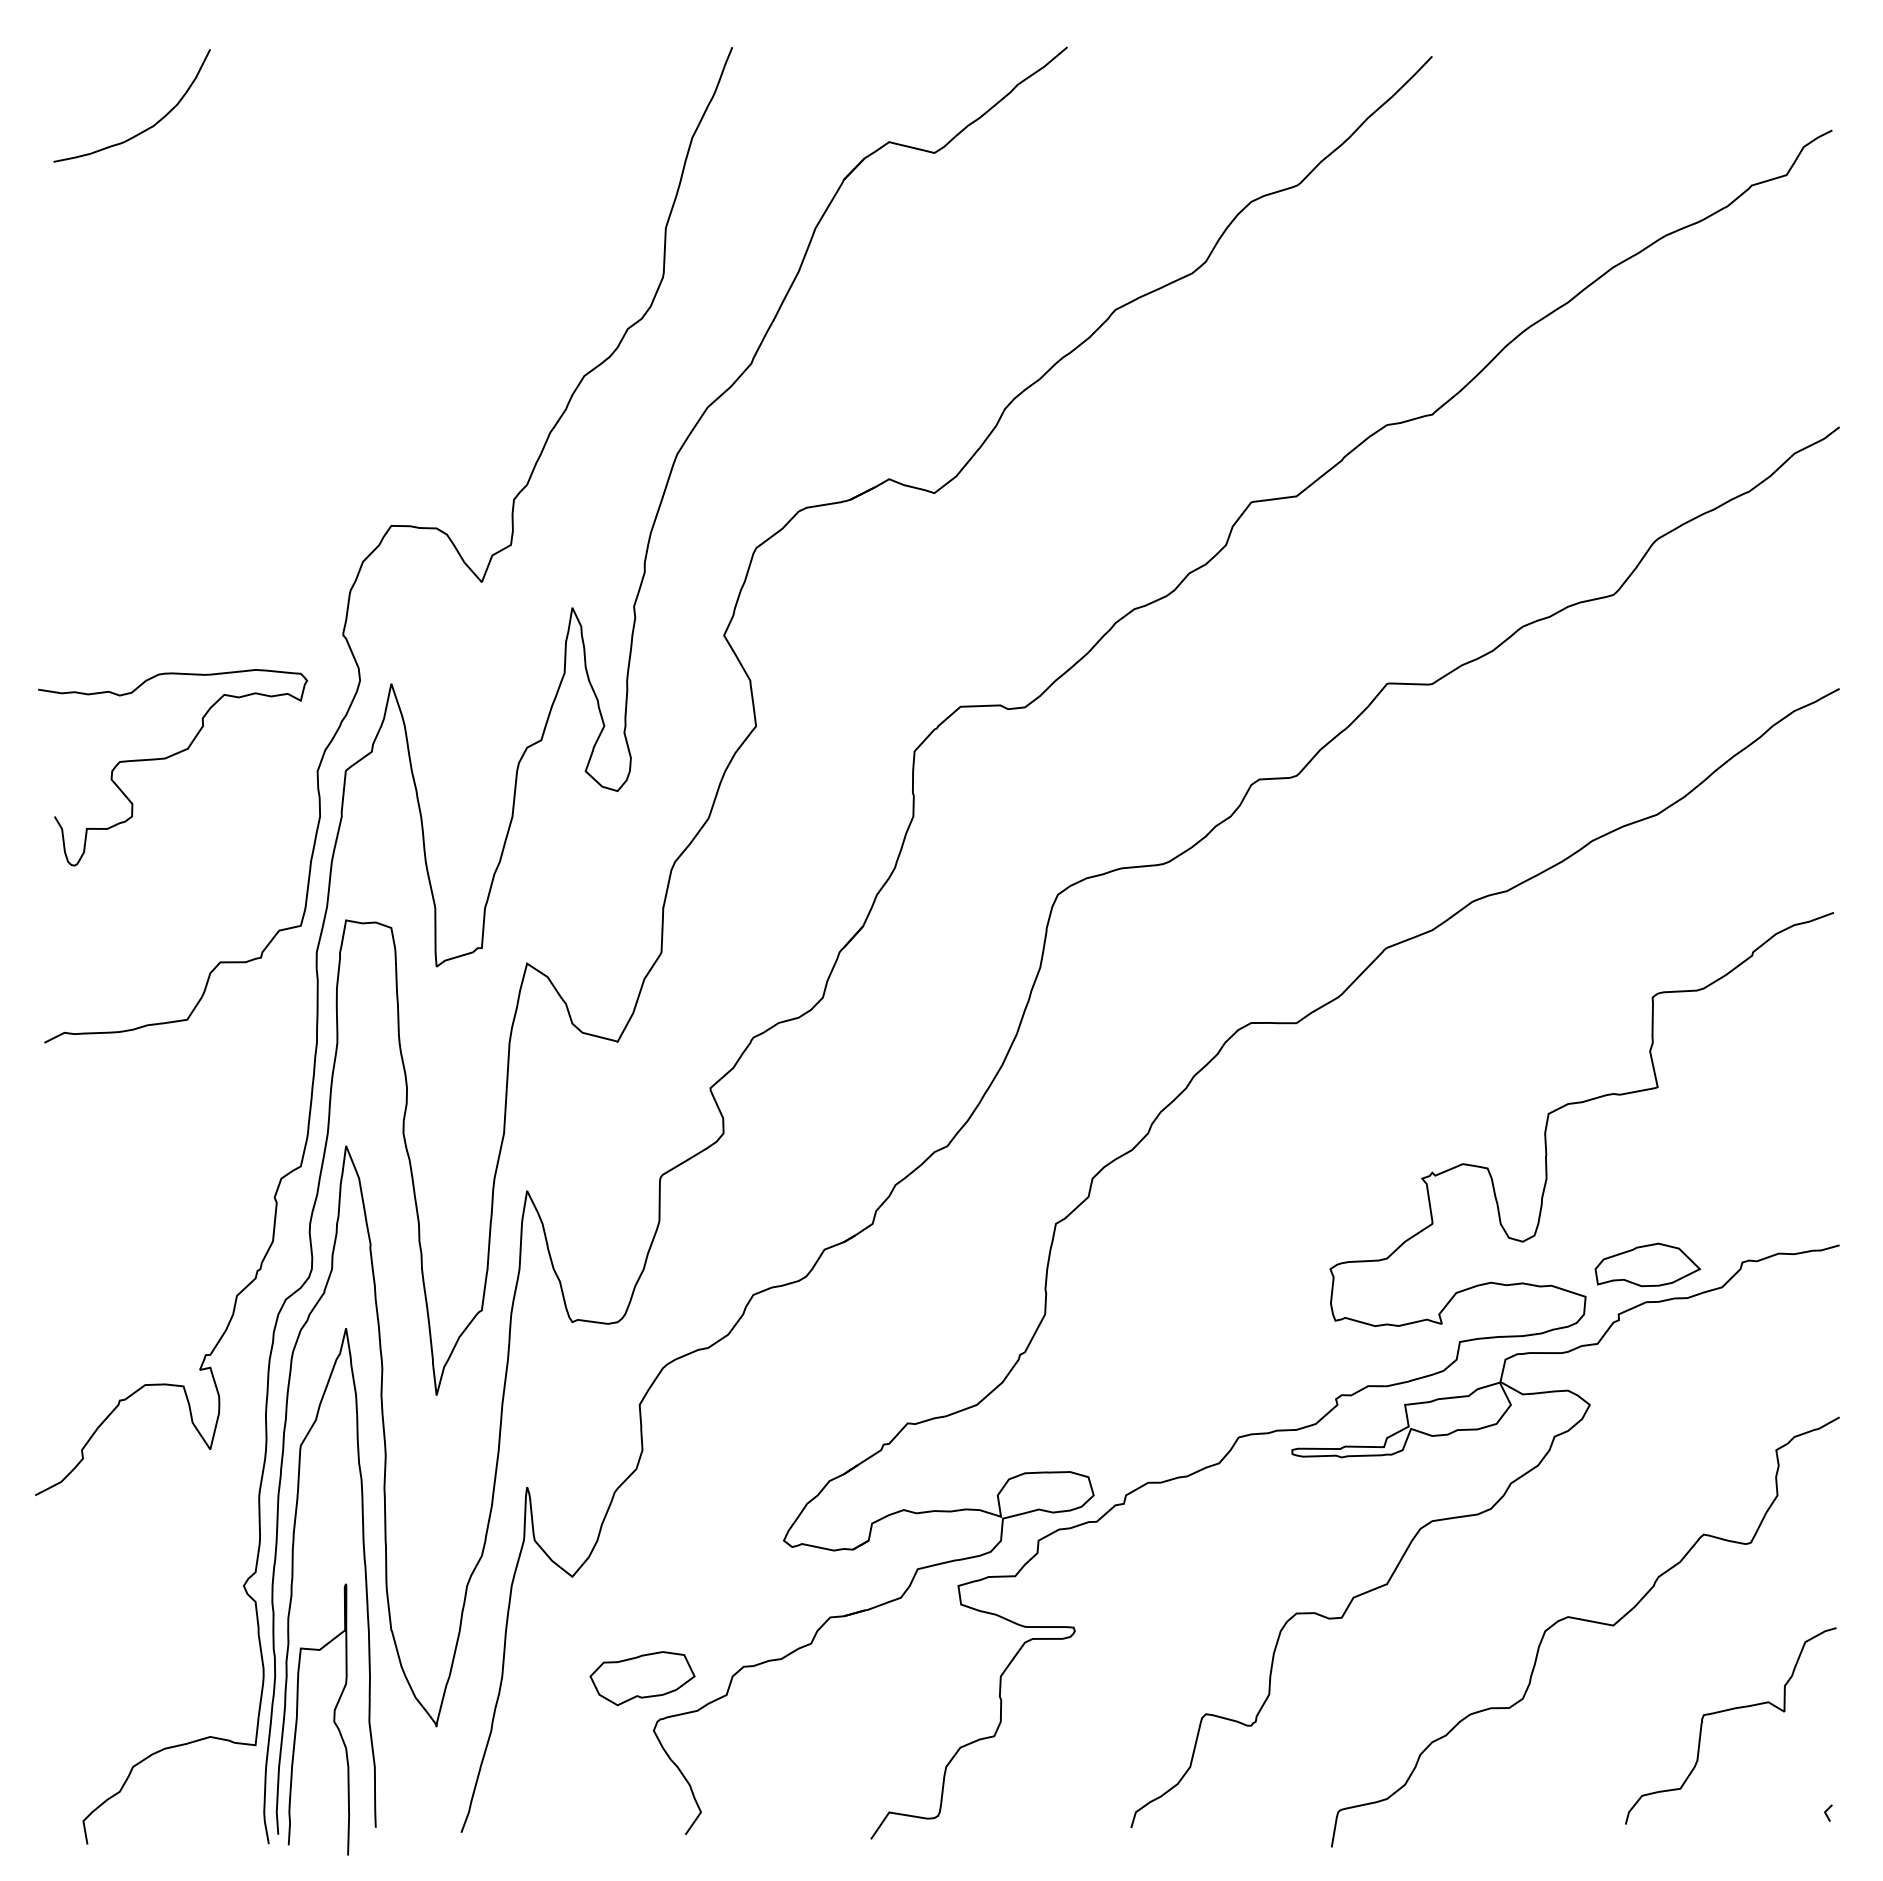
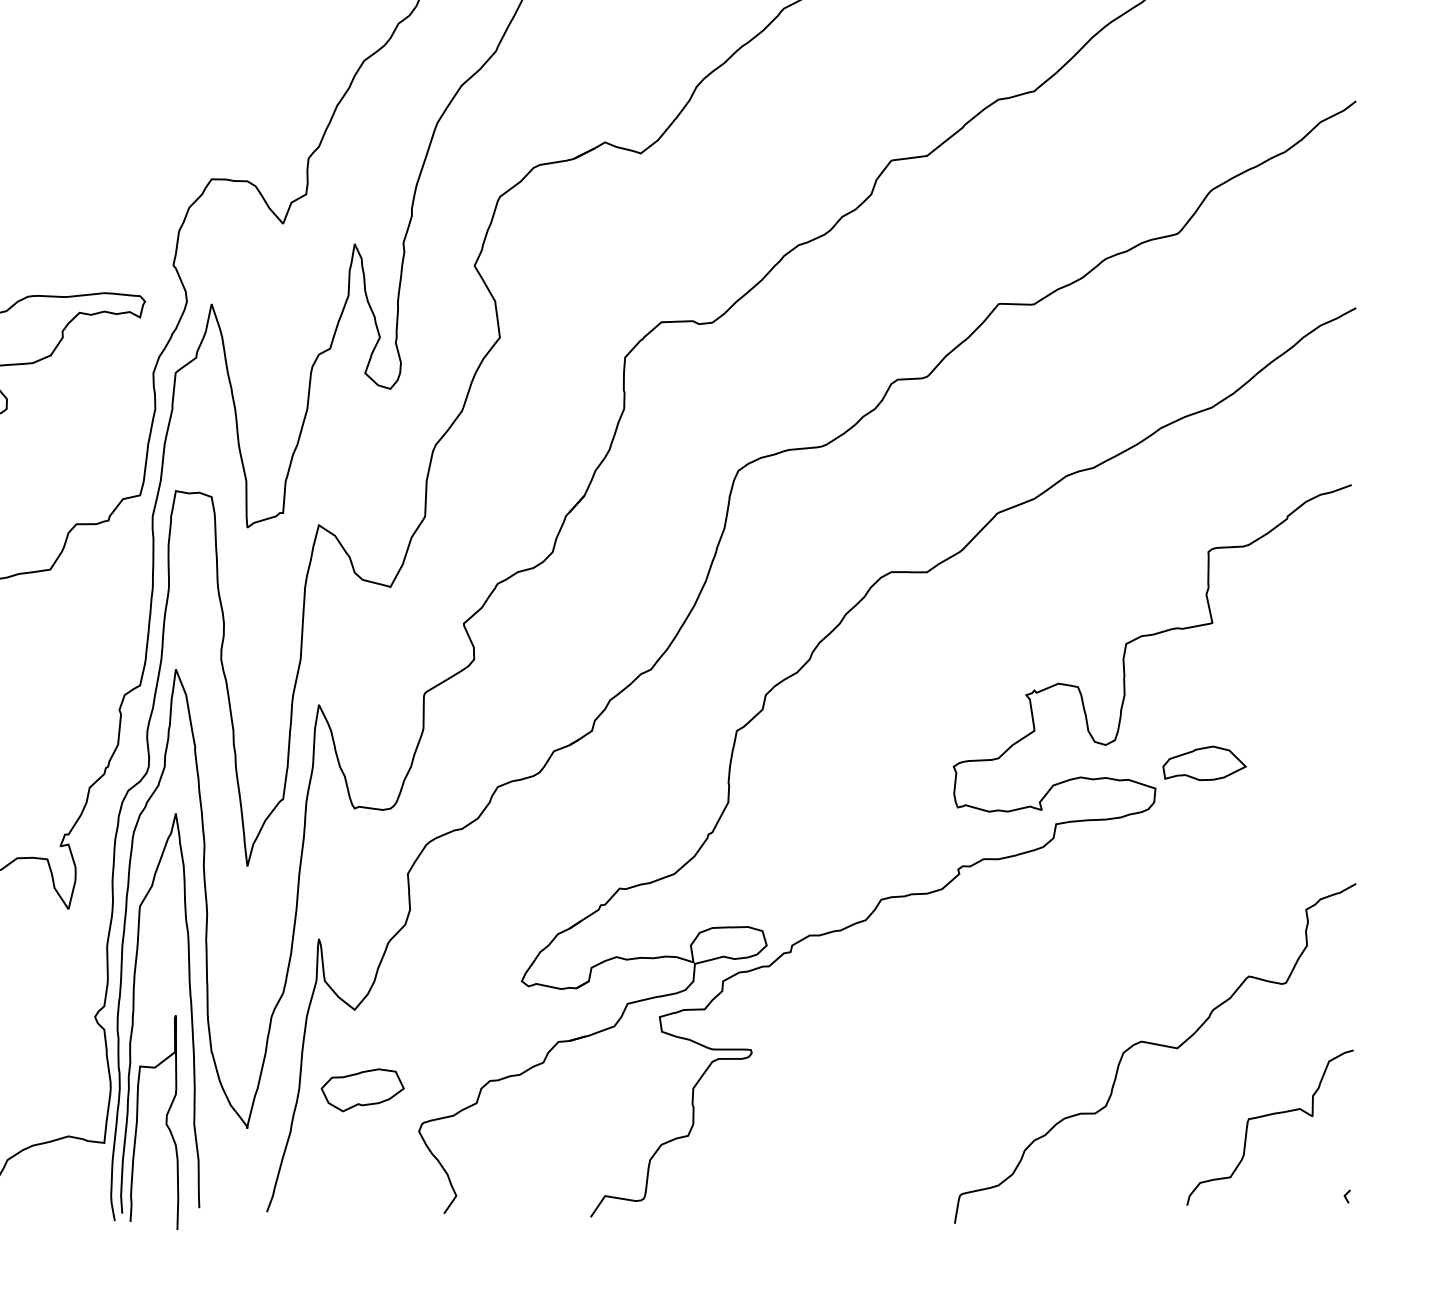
part: (1478, 1515) -> (1070, 961), removed
part: (642, 1678) -> (362, 1090), moved

